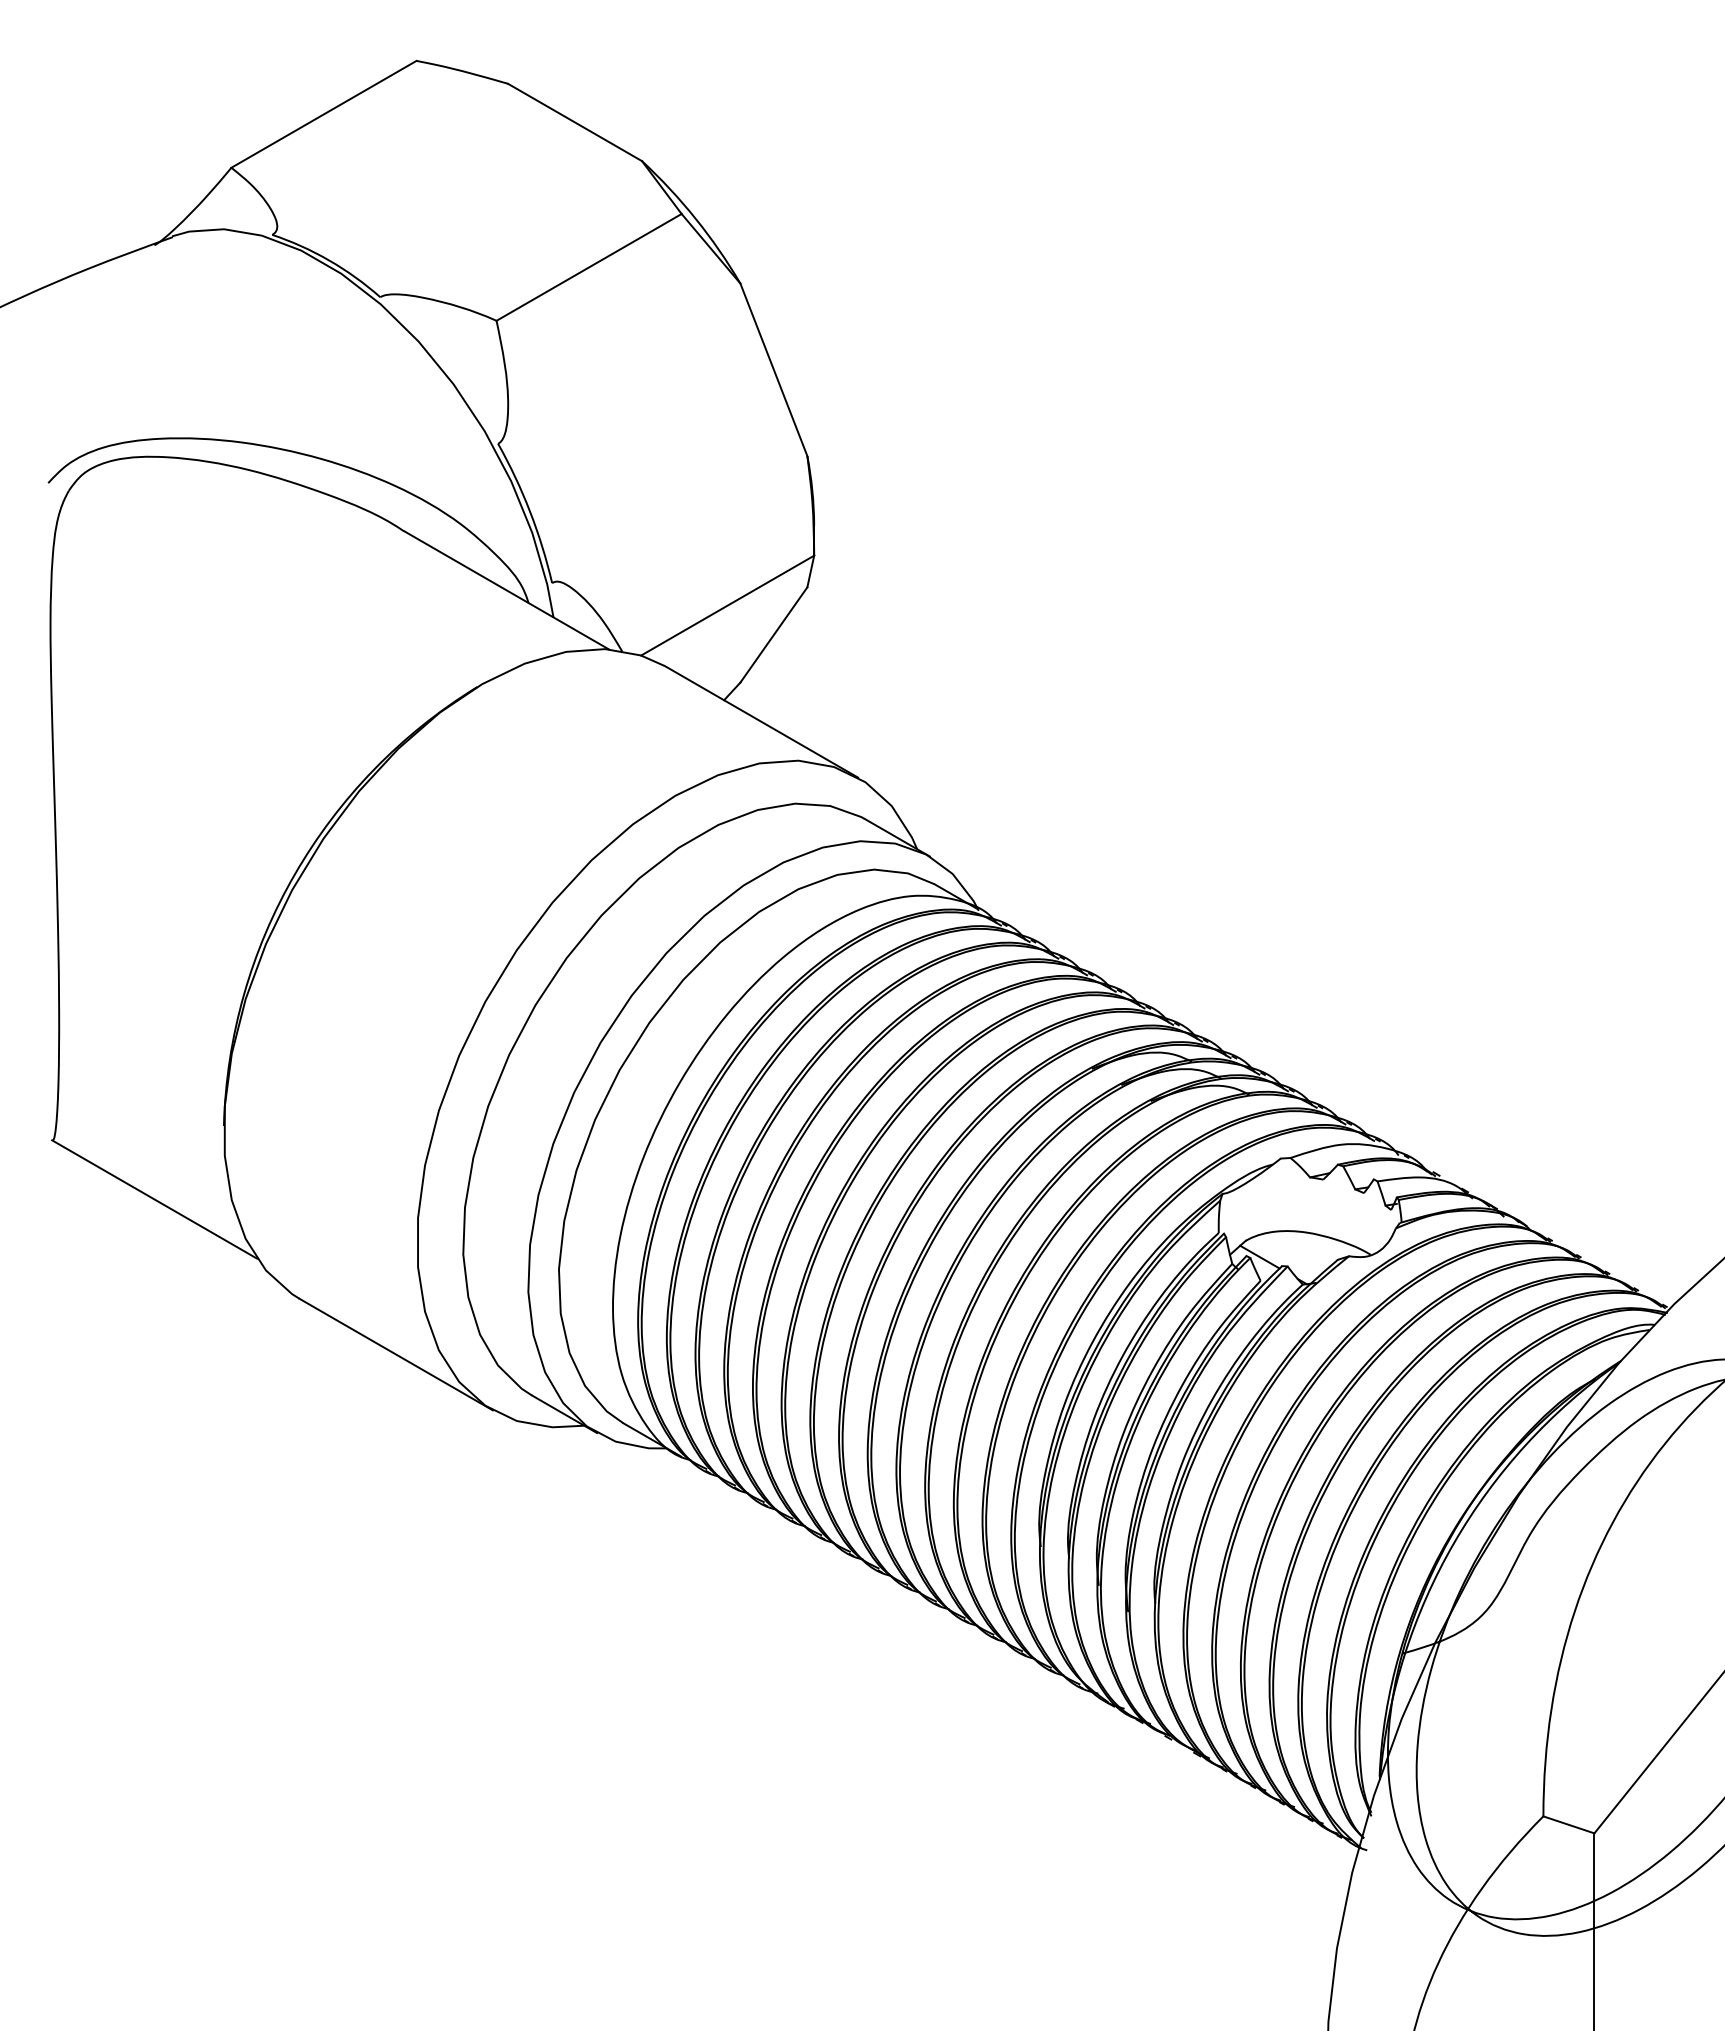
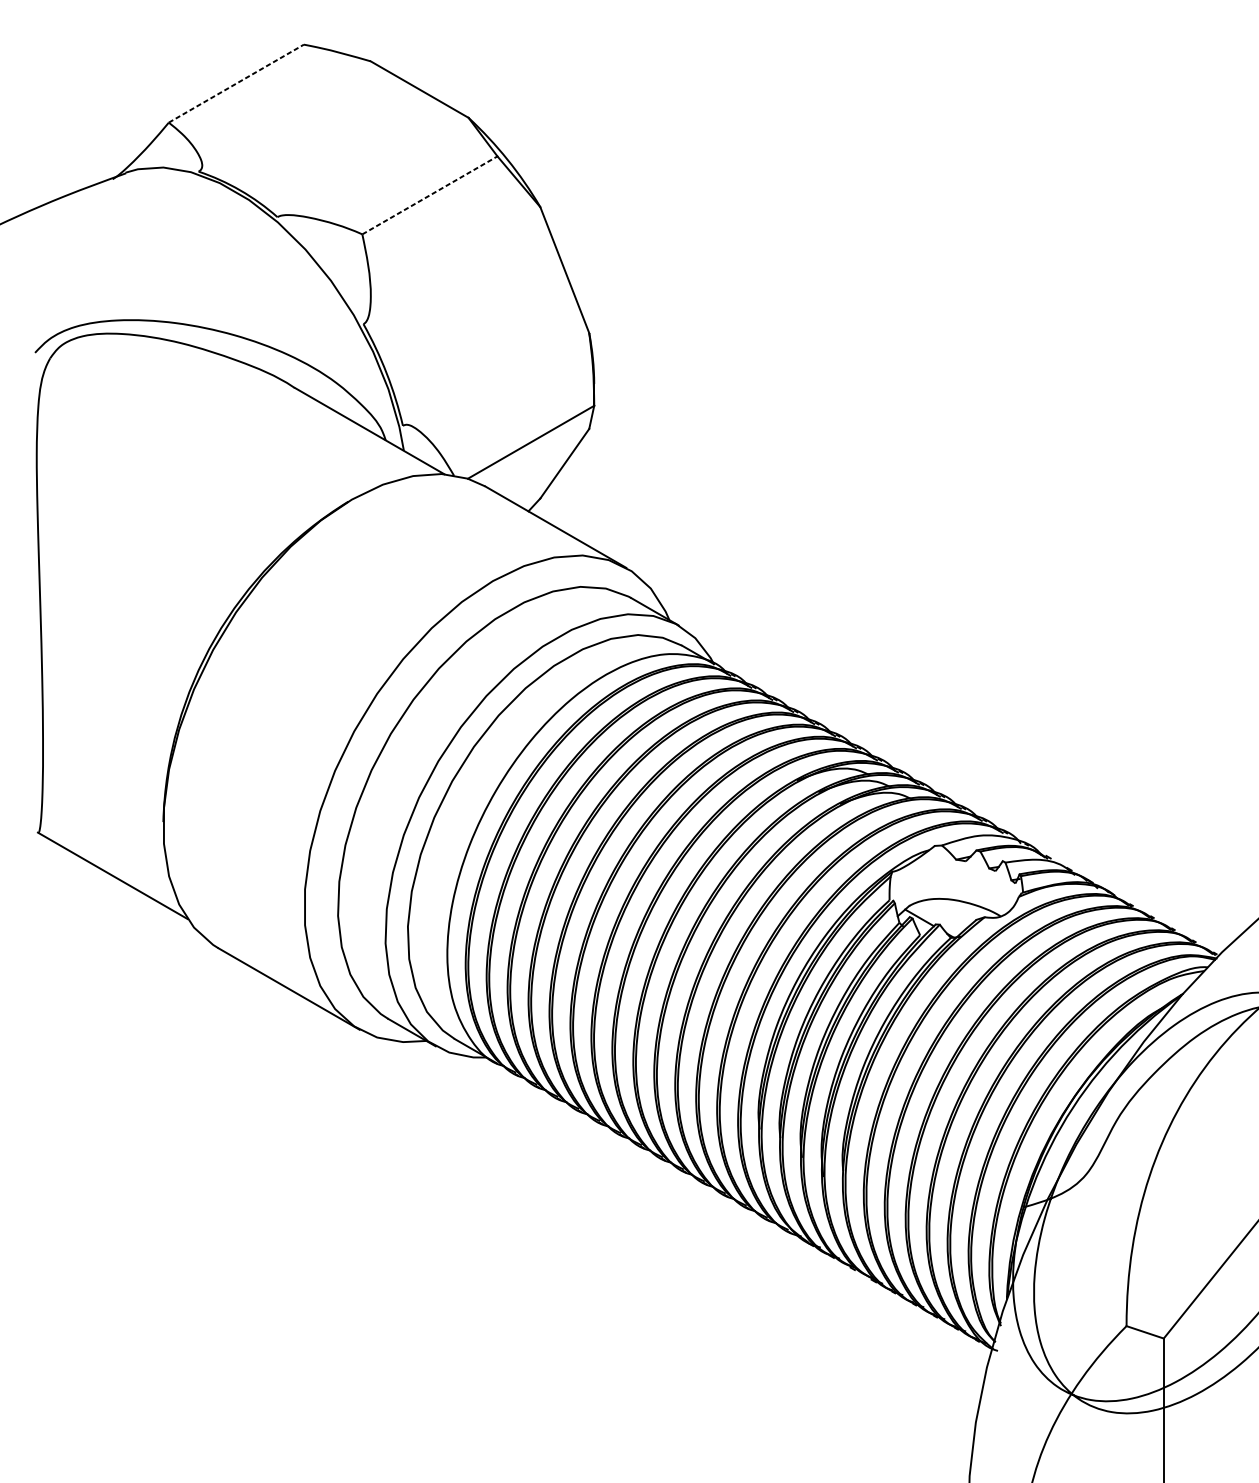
line: (323, 114) -> (236, 83), solid -> dashed
line: (589, 267) -> (430, 195), solid -> dashed

